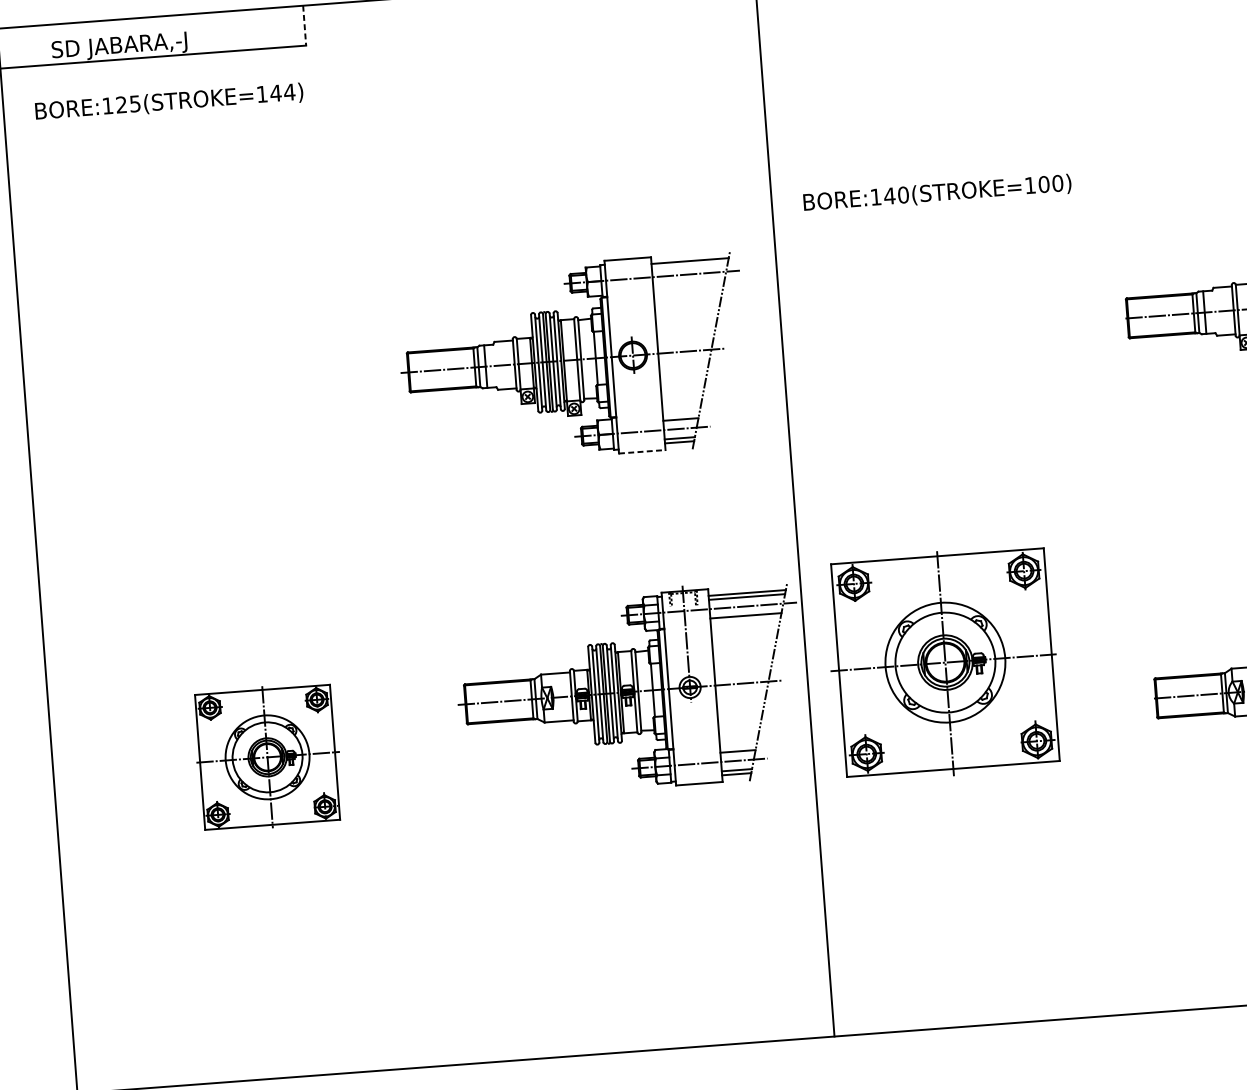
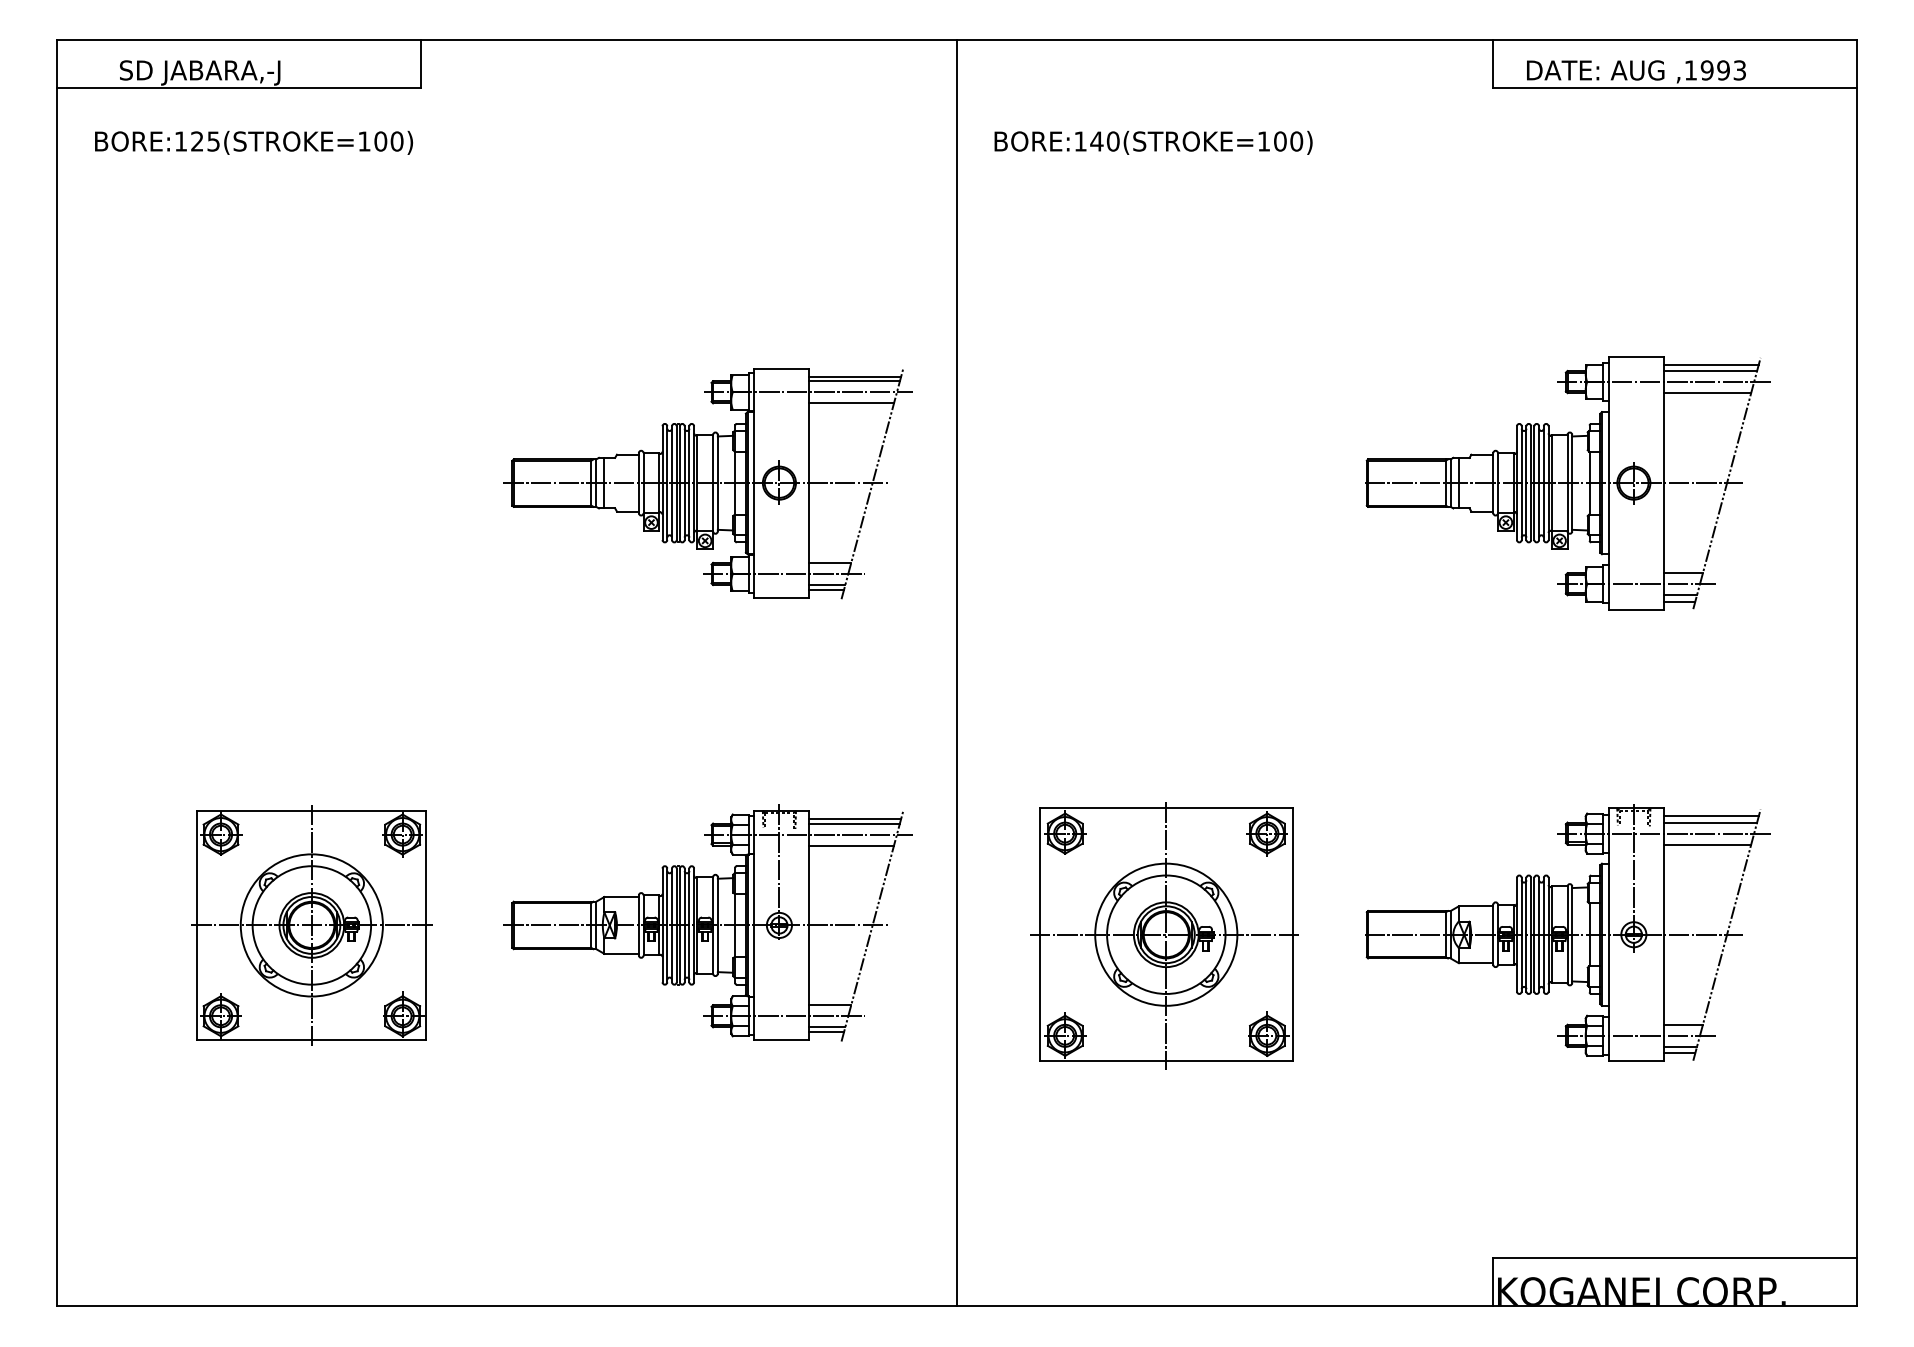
line: (304, 25) -> (420, 64), dashed -> solid
text: (282, 92) -> (388, 141), BORE:125(STROKE=144) -> BORE:125(STROKE=100)
text: (937, 193) -> (1153, 142), moved
line: (689, 265) -> (854, 381), added
line: (688, 283) -> (851, 403), added
line: (642, 451) -> (781, 597), dashed -> solid
part: (943, 663) -> (1164, 935), moved
part: (629, 689) -> (707, 922), moved
part: (267, 757) -> (311, 925), size x1.43

